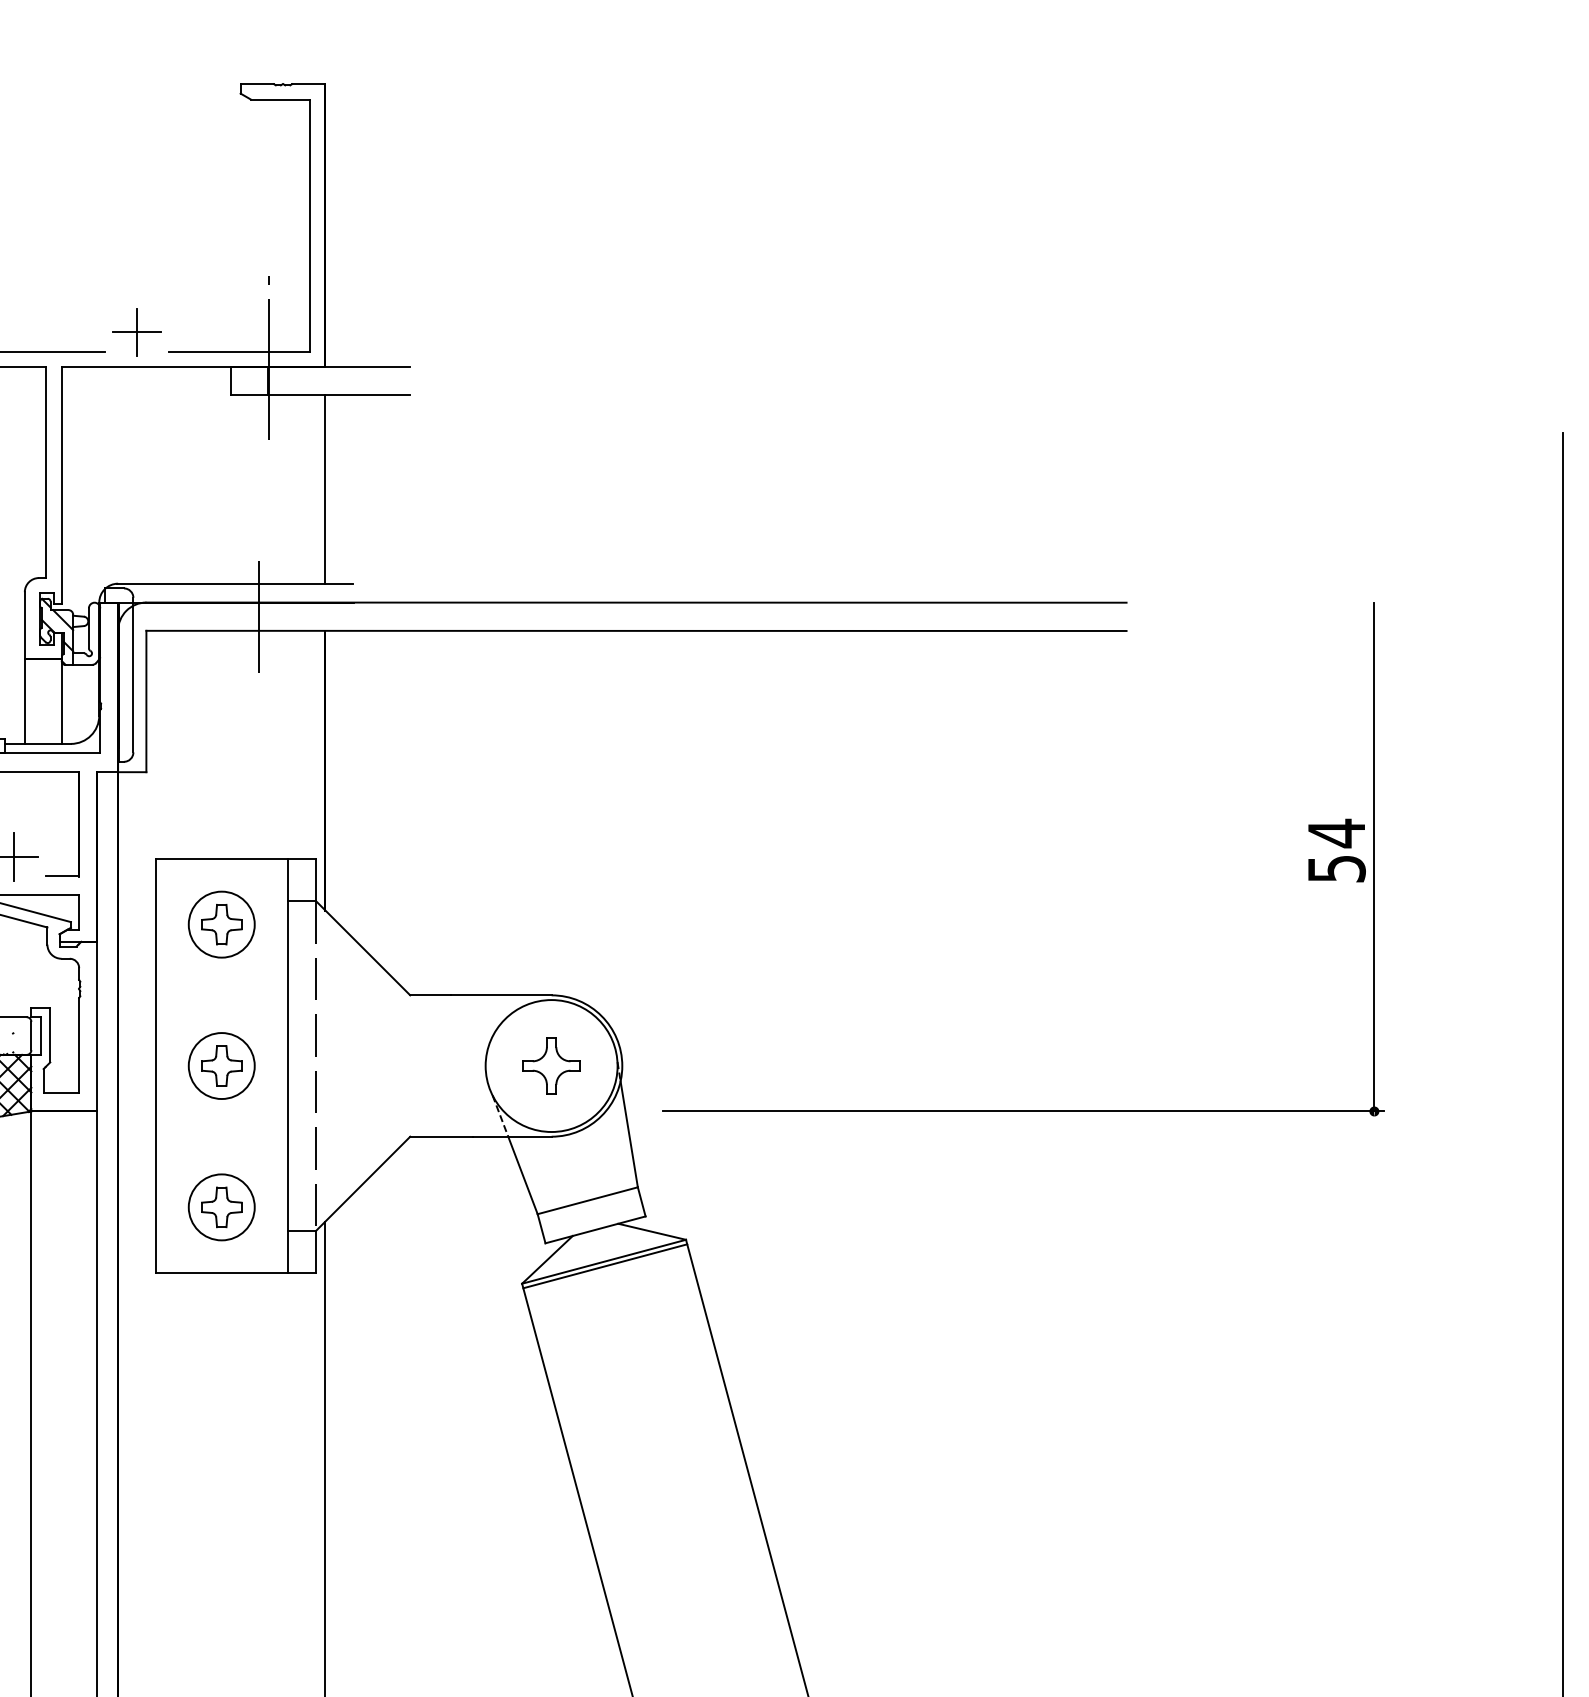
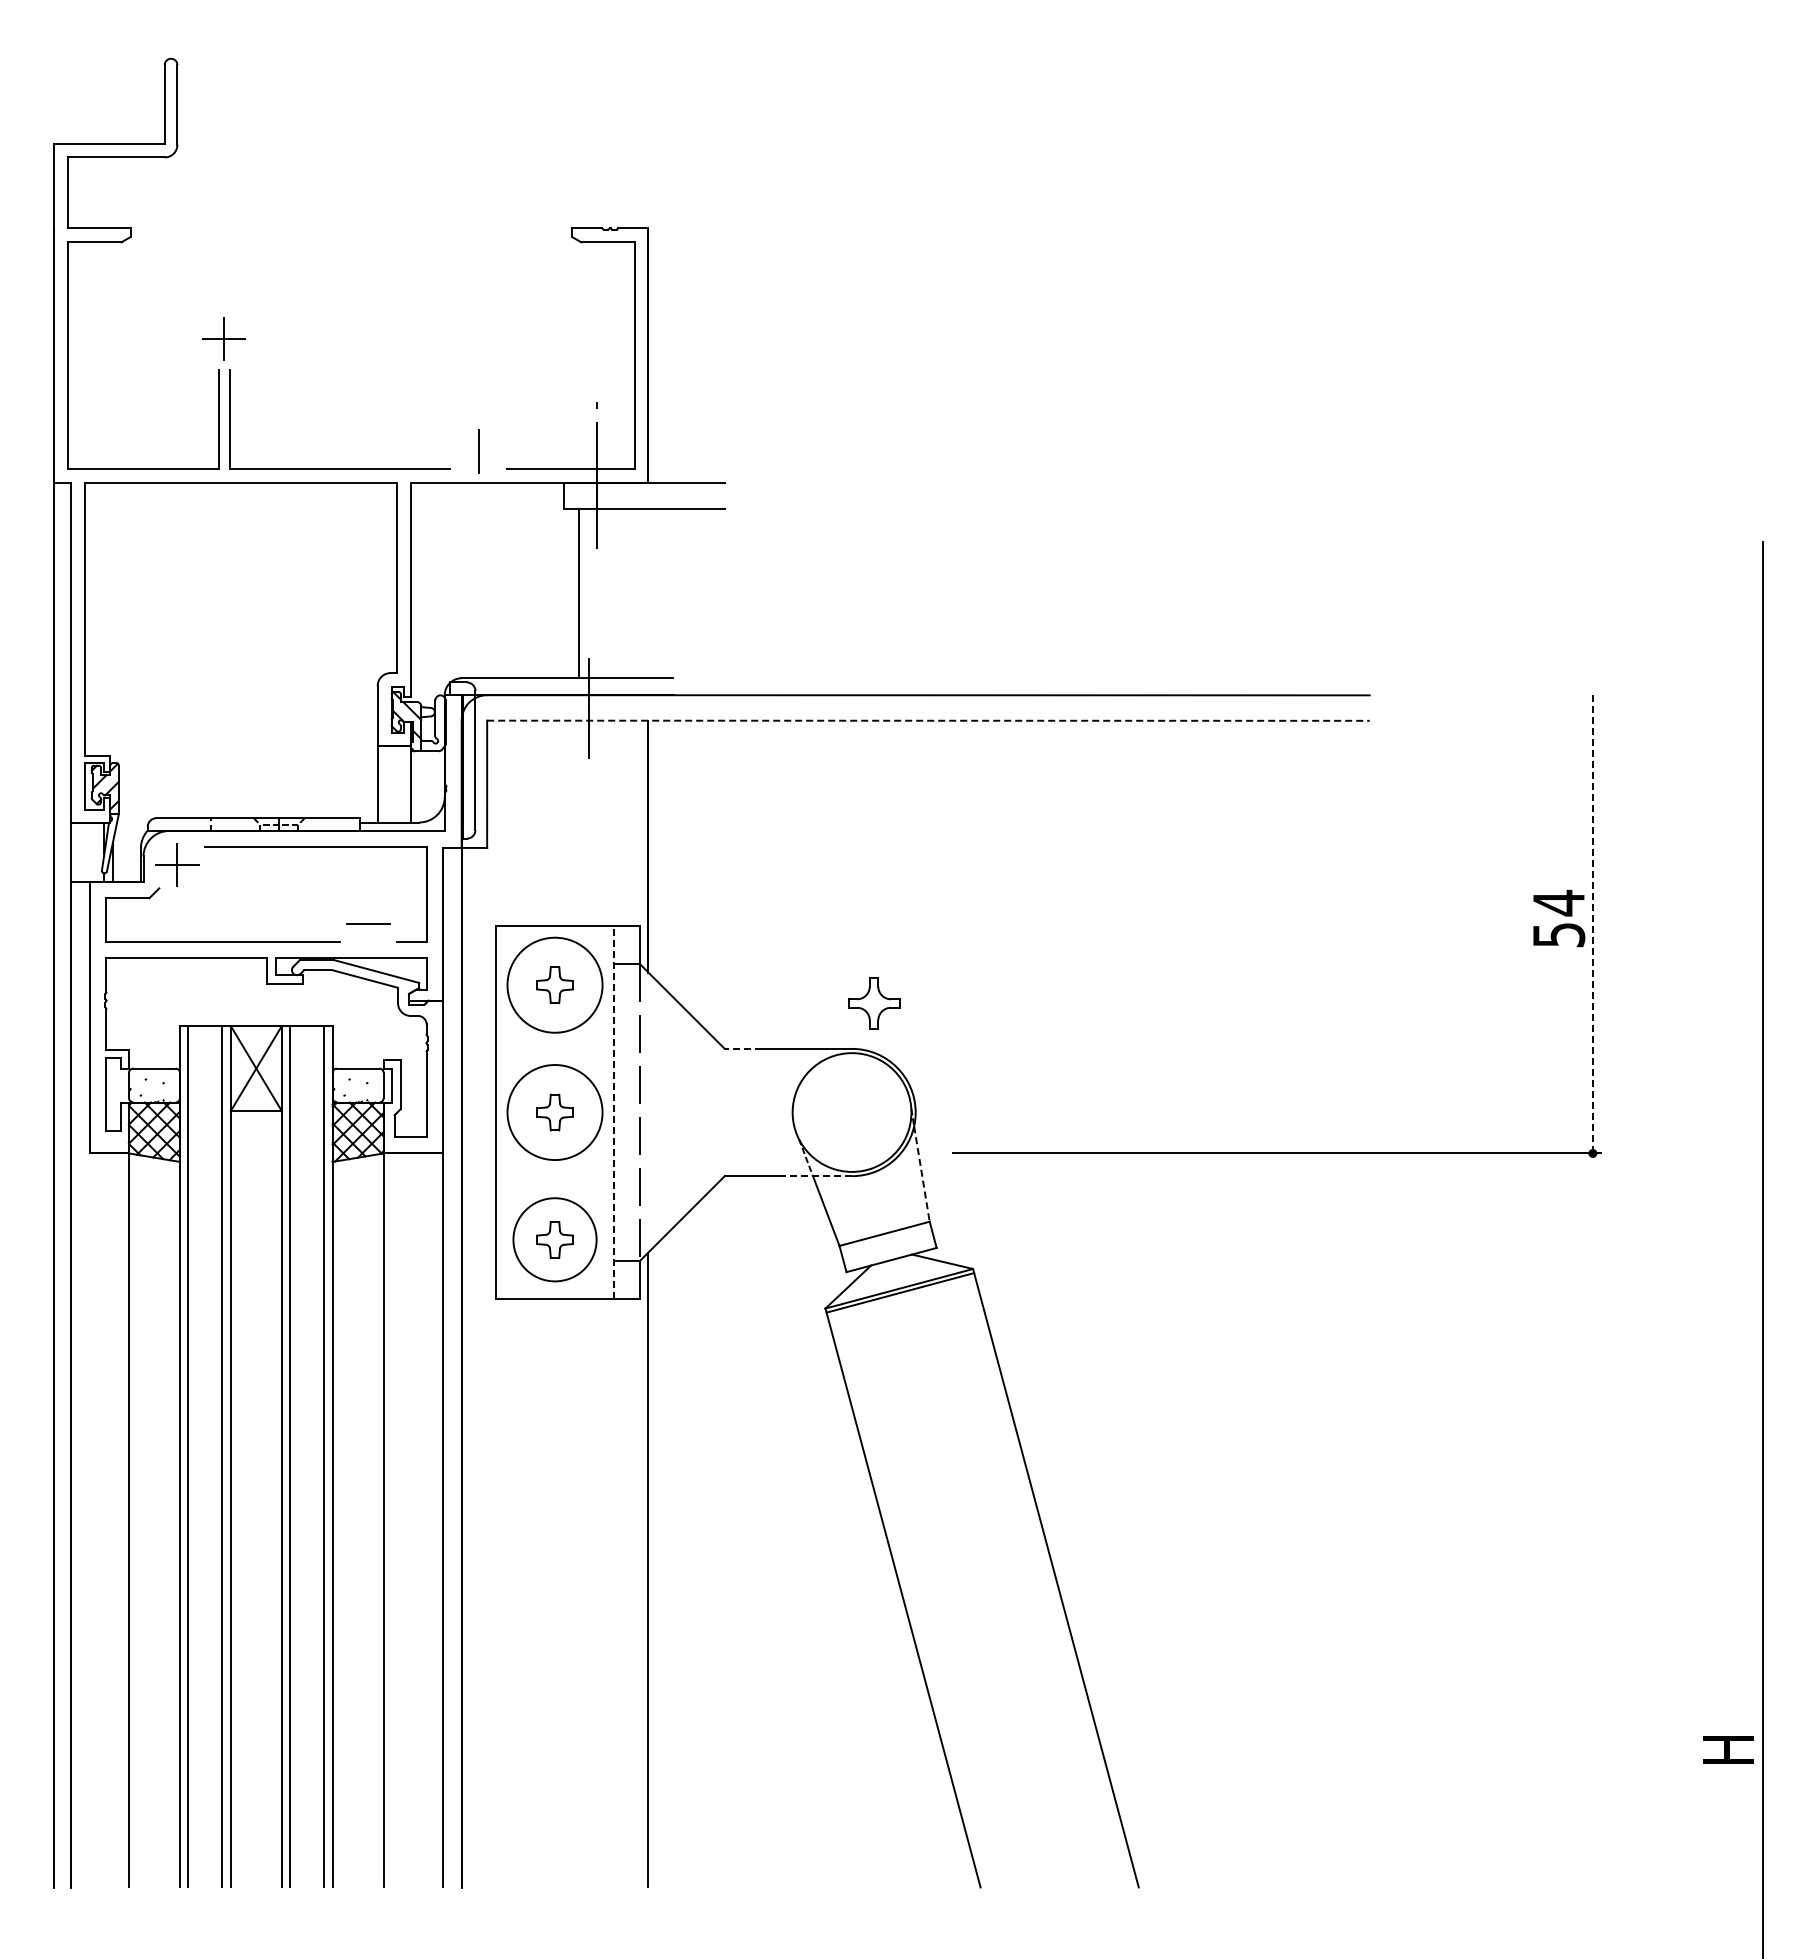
line: (136, 331) -> (478, 451), removed
line: (325, 489) -> (579, 593), moved
line: (636, 630) -> (928, 720), solid -> dashed
line: (14, 857) -> (368, 924), removed
line: (1373, 857) -> (1592, 924), solid -> dashed
circle: (221, 923) -> (554, 984), size x1.6
line: (429, 994) -> (742, 1048), solid -> dashed
circle: (221, 1065) -> (554, 1112), size x1.6
line: (287, 1065) -> (614, 1112), solid -> dashed
part: (552, 1065) -> (874, 1003), moved
line: (629, 1134) -> (922, 1174), solid -> dashed
line: (512, 1137) -> (816, 1176), solid -> dashed
circle: (221, 1207) -> (554, 1239), size x1.4

